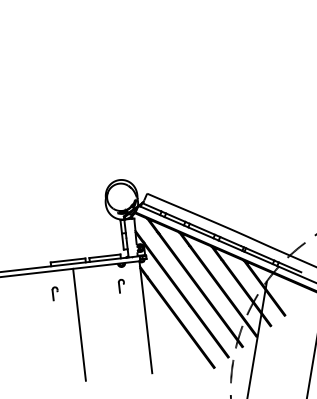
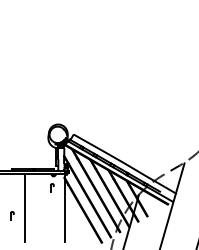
part: (55, 293) -> (12, 215), moved

